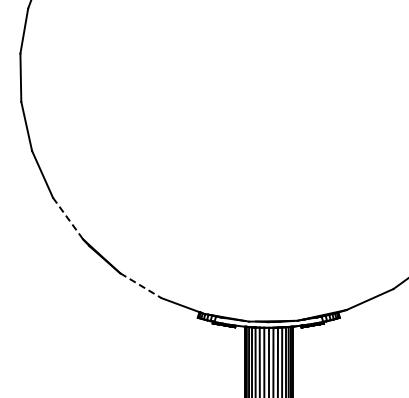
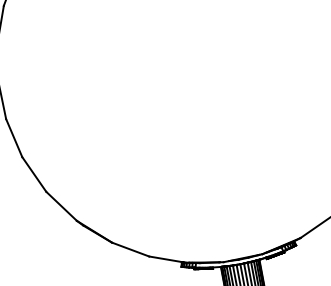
line: (68, 218) -> (61, 206), dashed -> solid
line: (141, 286) -> (131, 250), dashed -> solid

